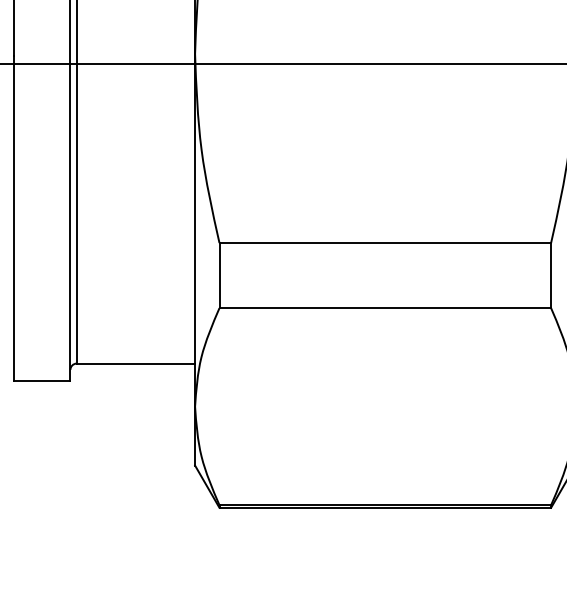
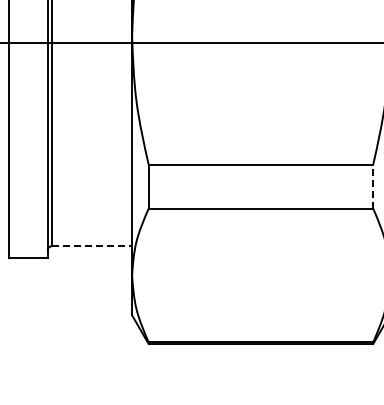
line: (551, 275) -> (373, 186), solid -> dashed
line: (136, 363) -> (92, 246), solid -> dashed

